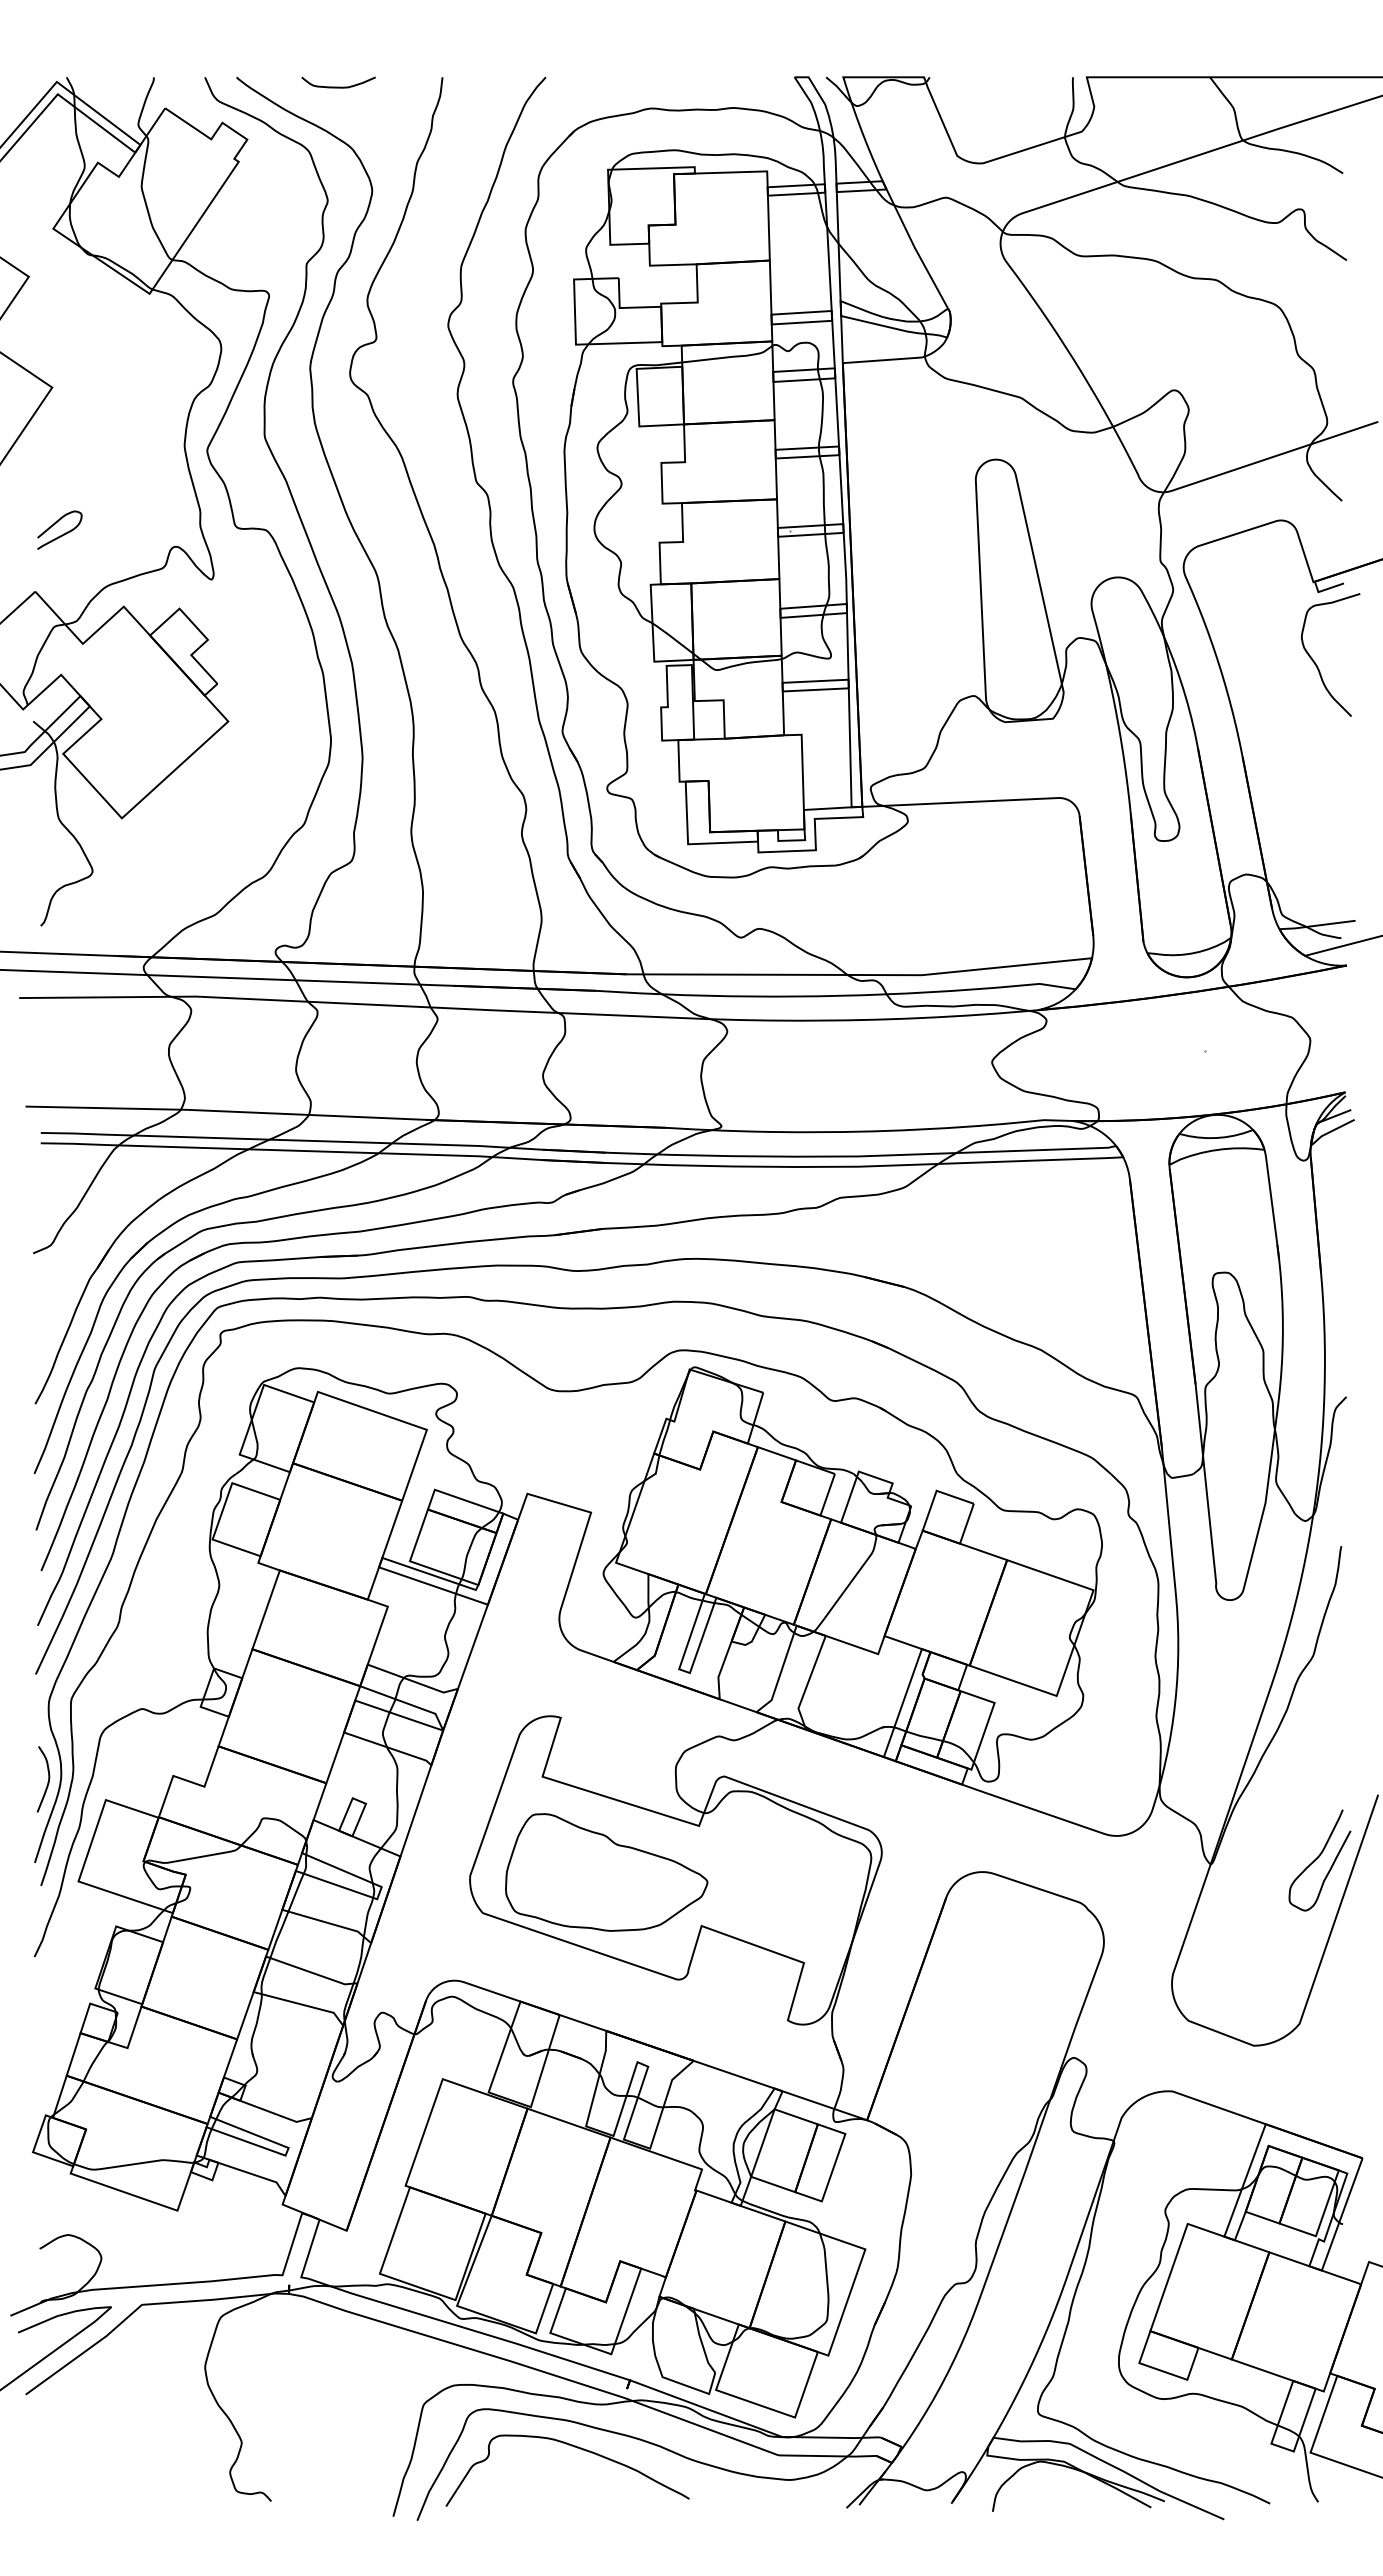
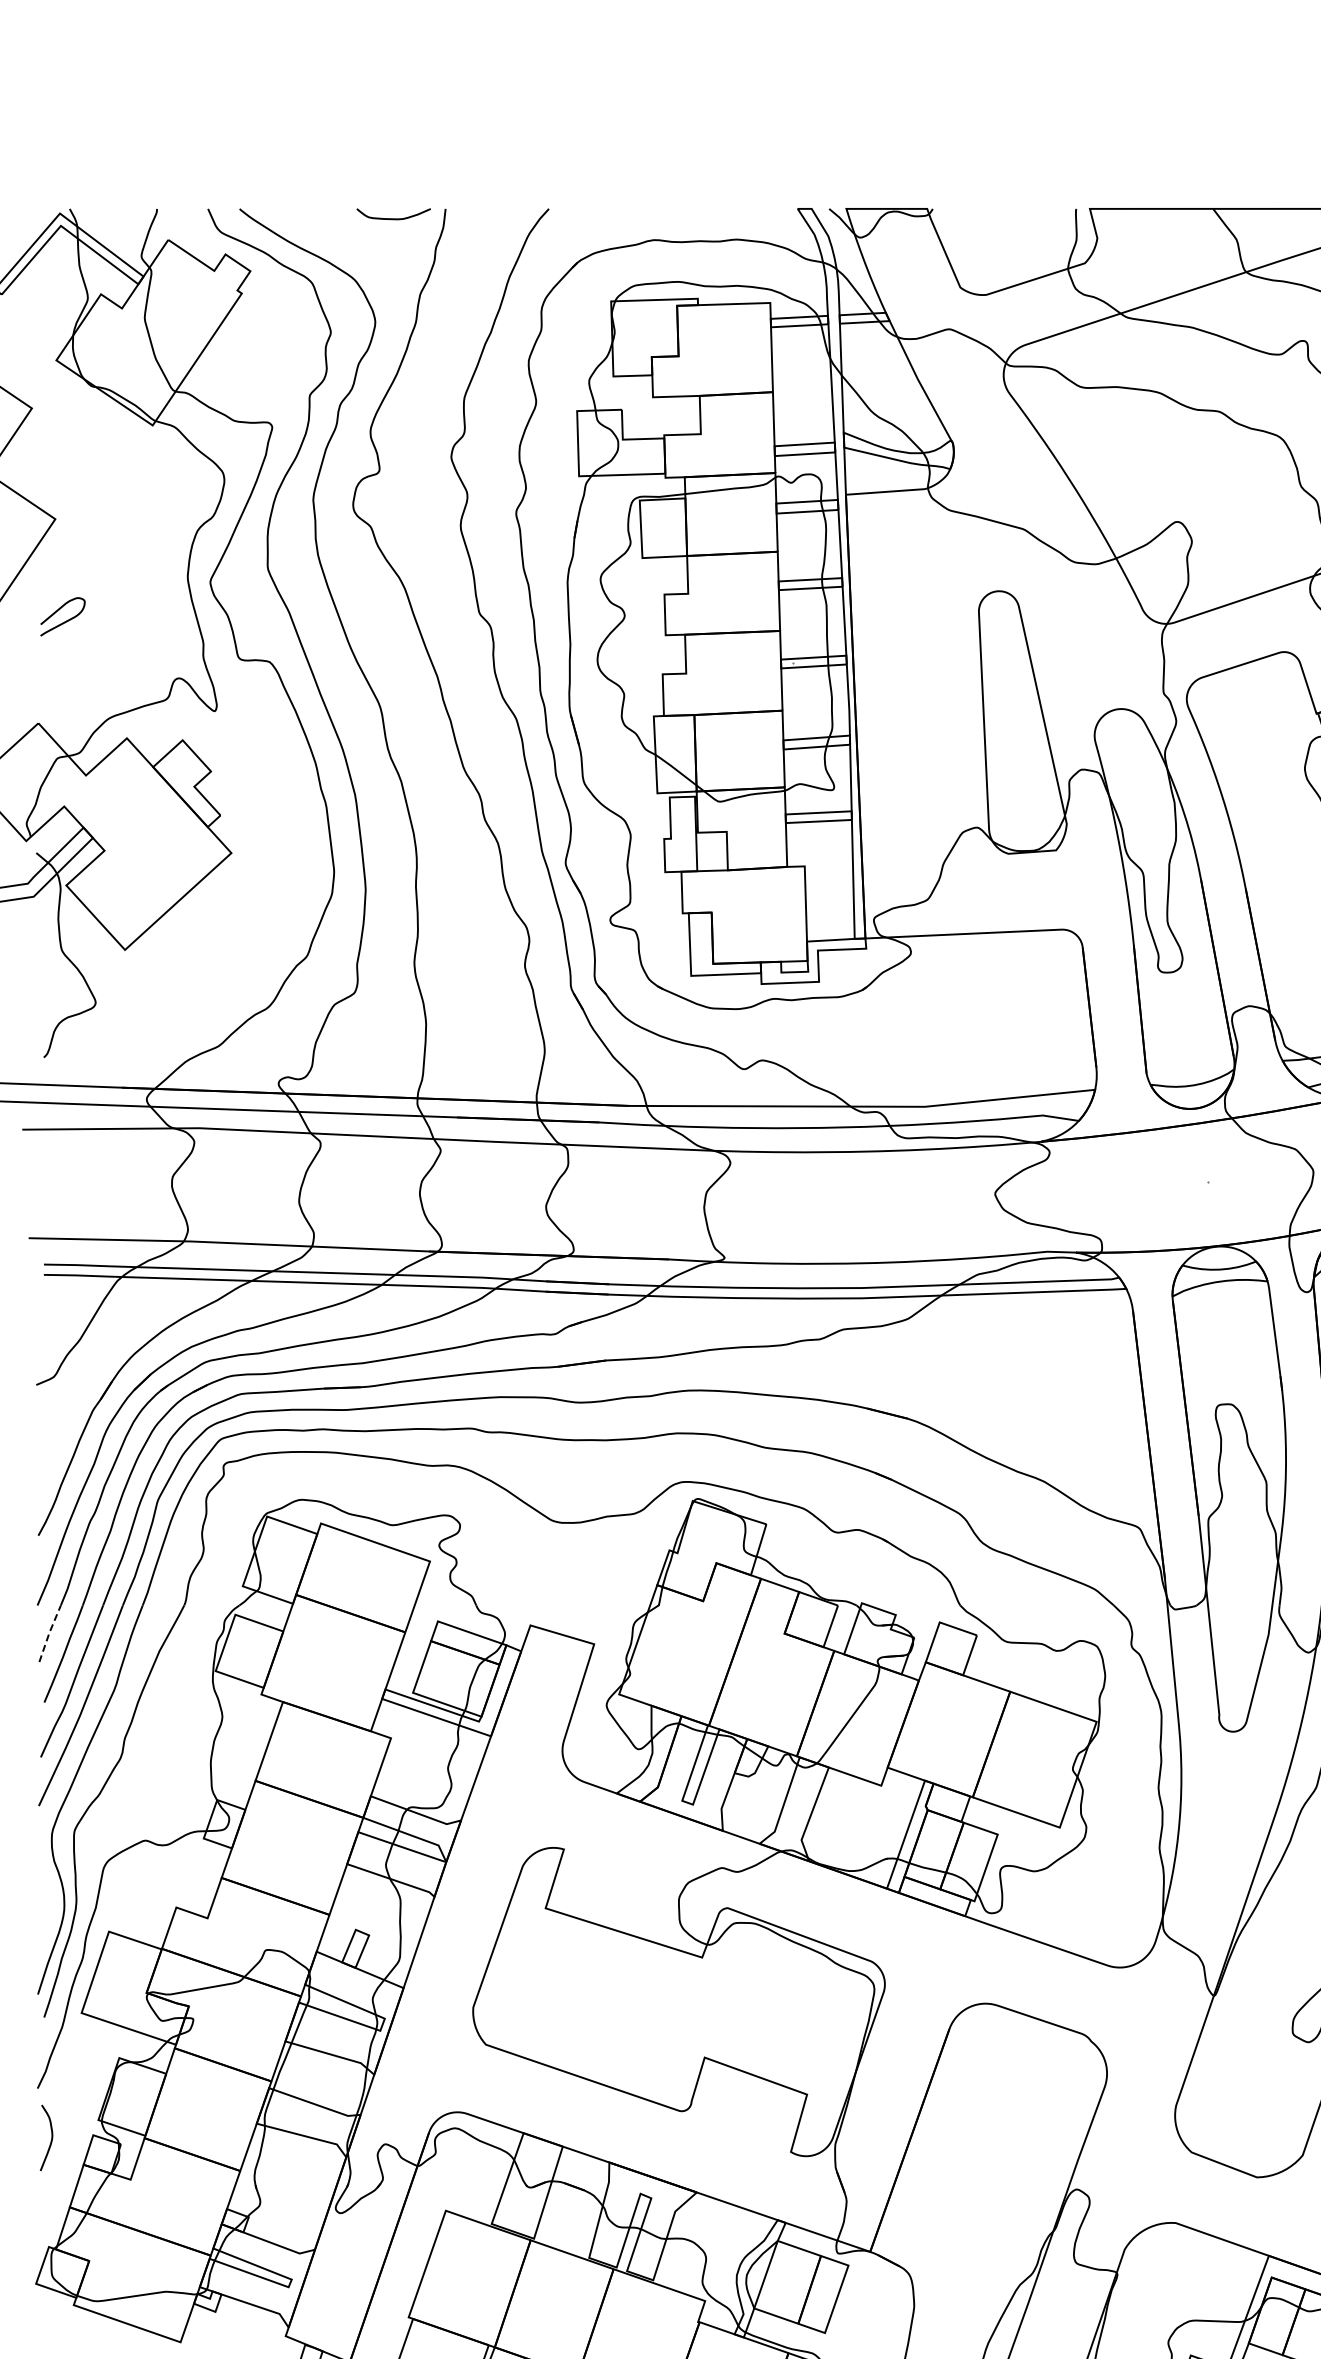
curve: (338, 86) -> (393, 218), moved
curve: (61, 534) -> (64, 621), moved
line: (46, 1500) -> (49, 1632), solid -> dashed
curve: (47, 1781) -> (50, 2140), moved
part: (606, 1872) -> (609, 2004), removed

